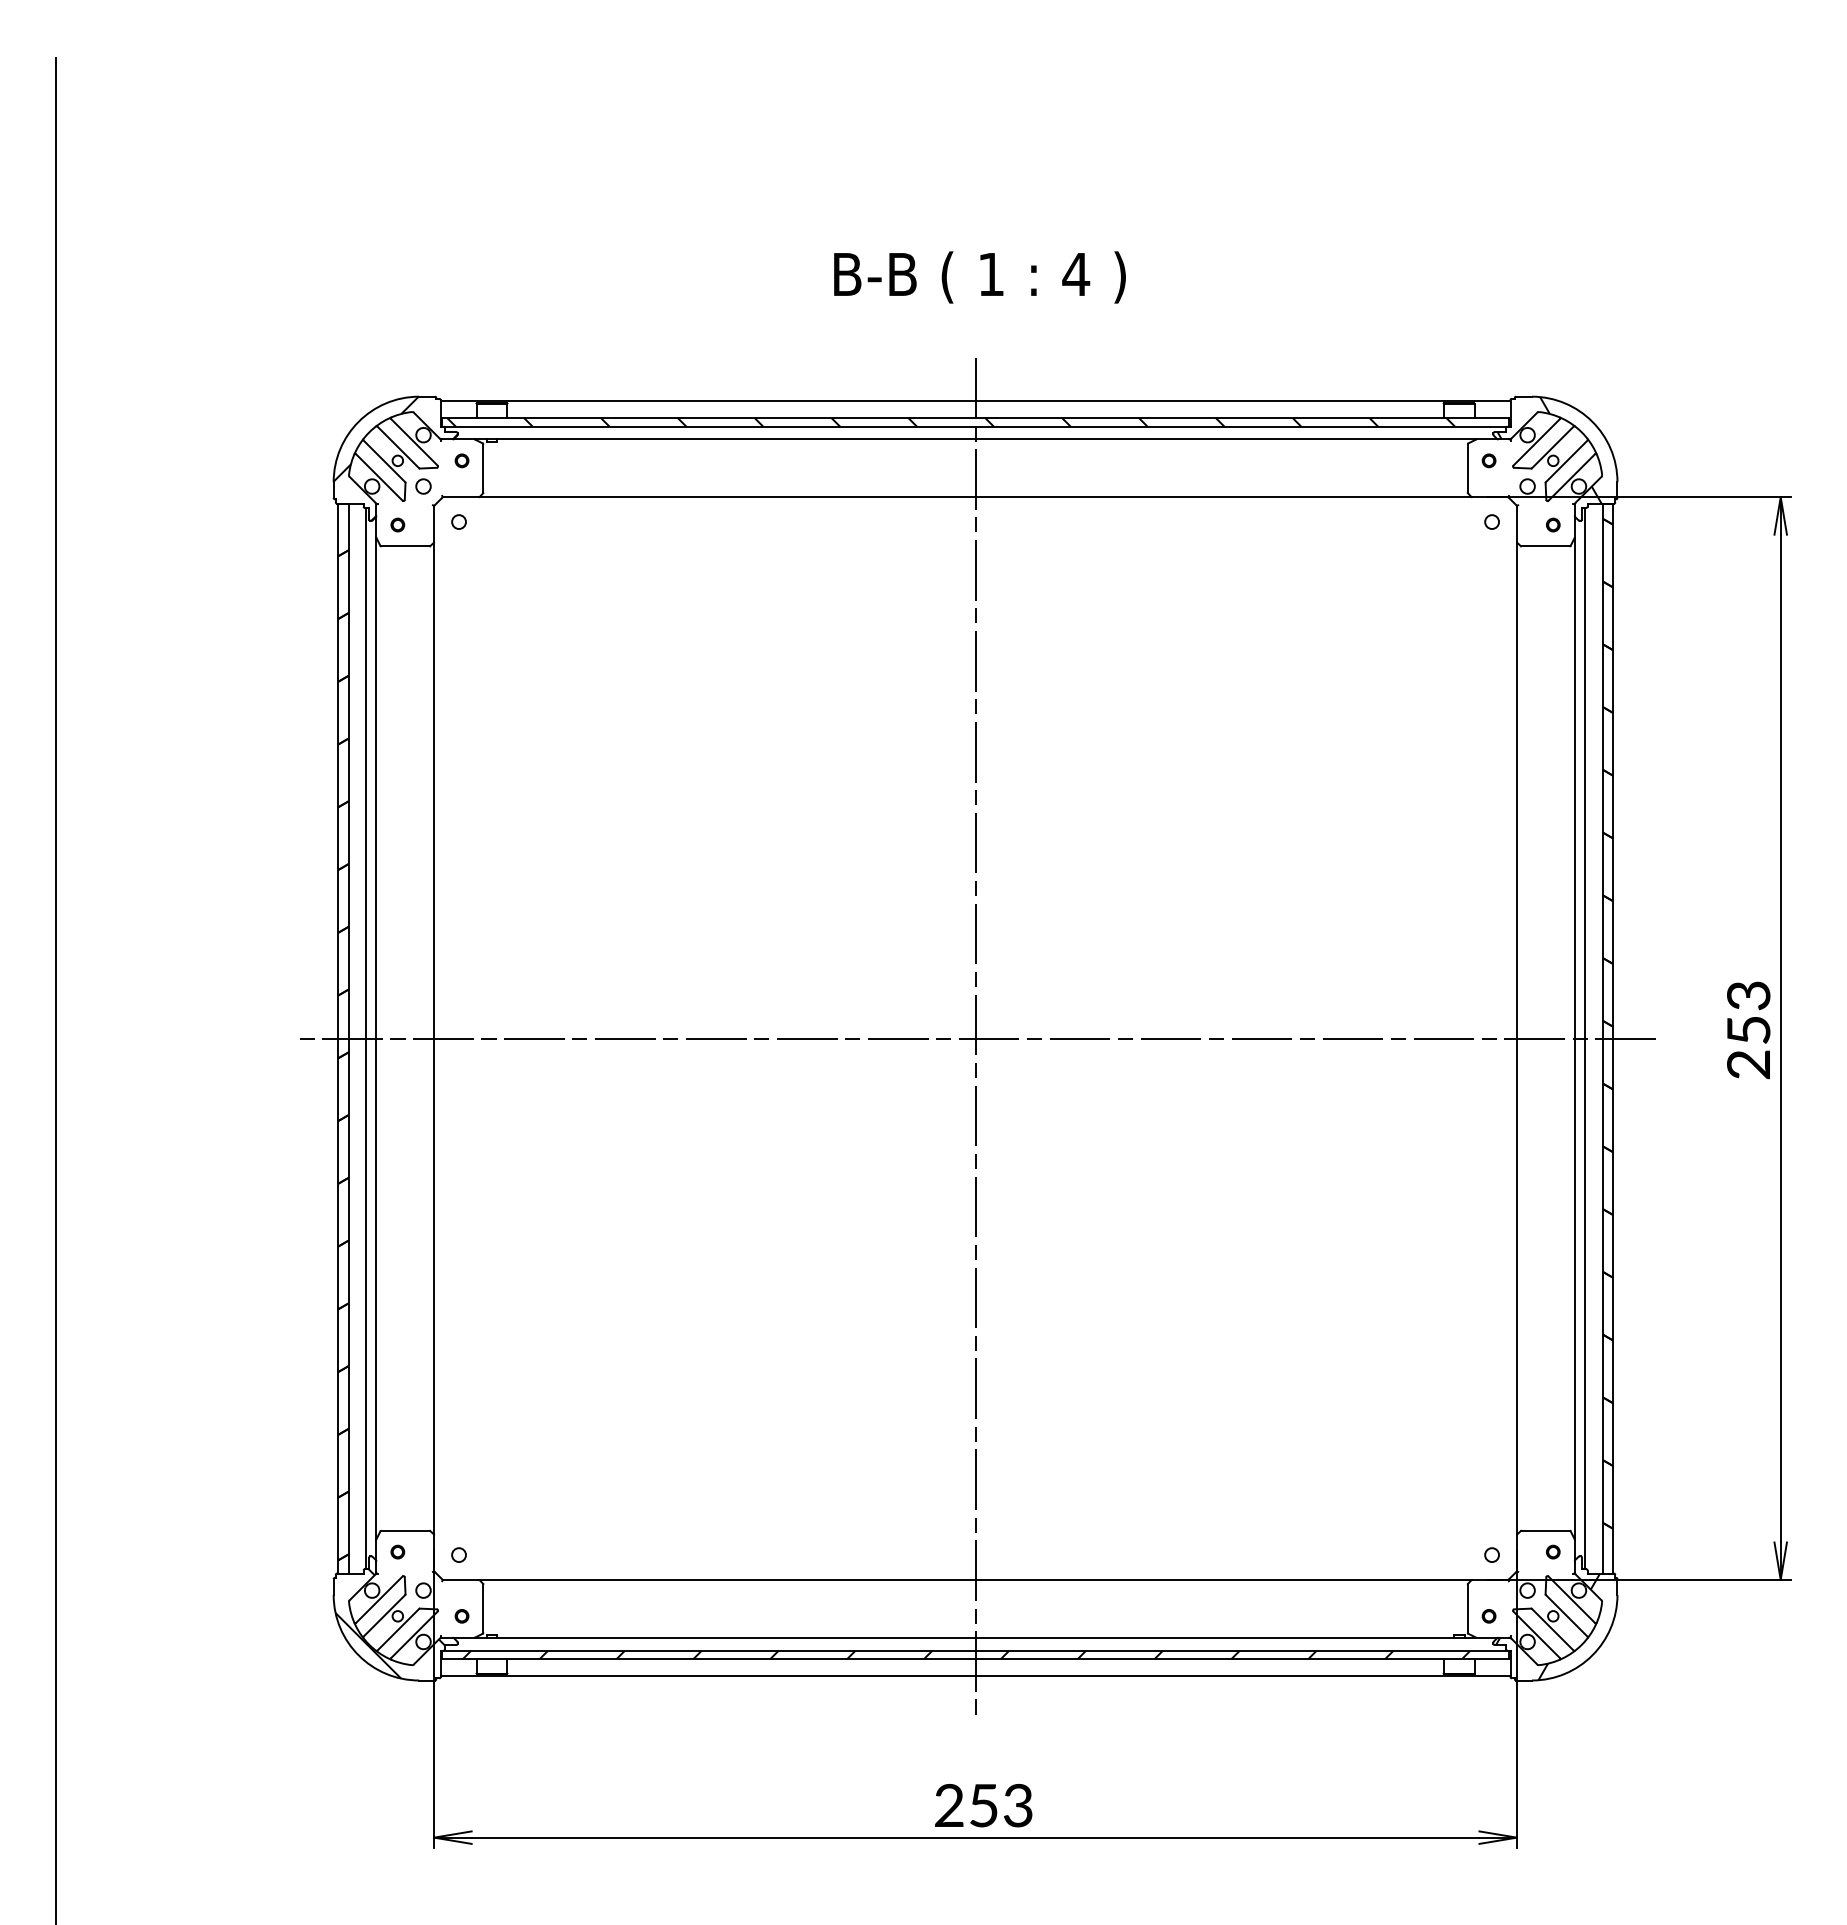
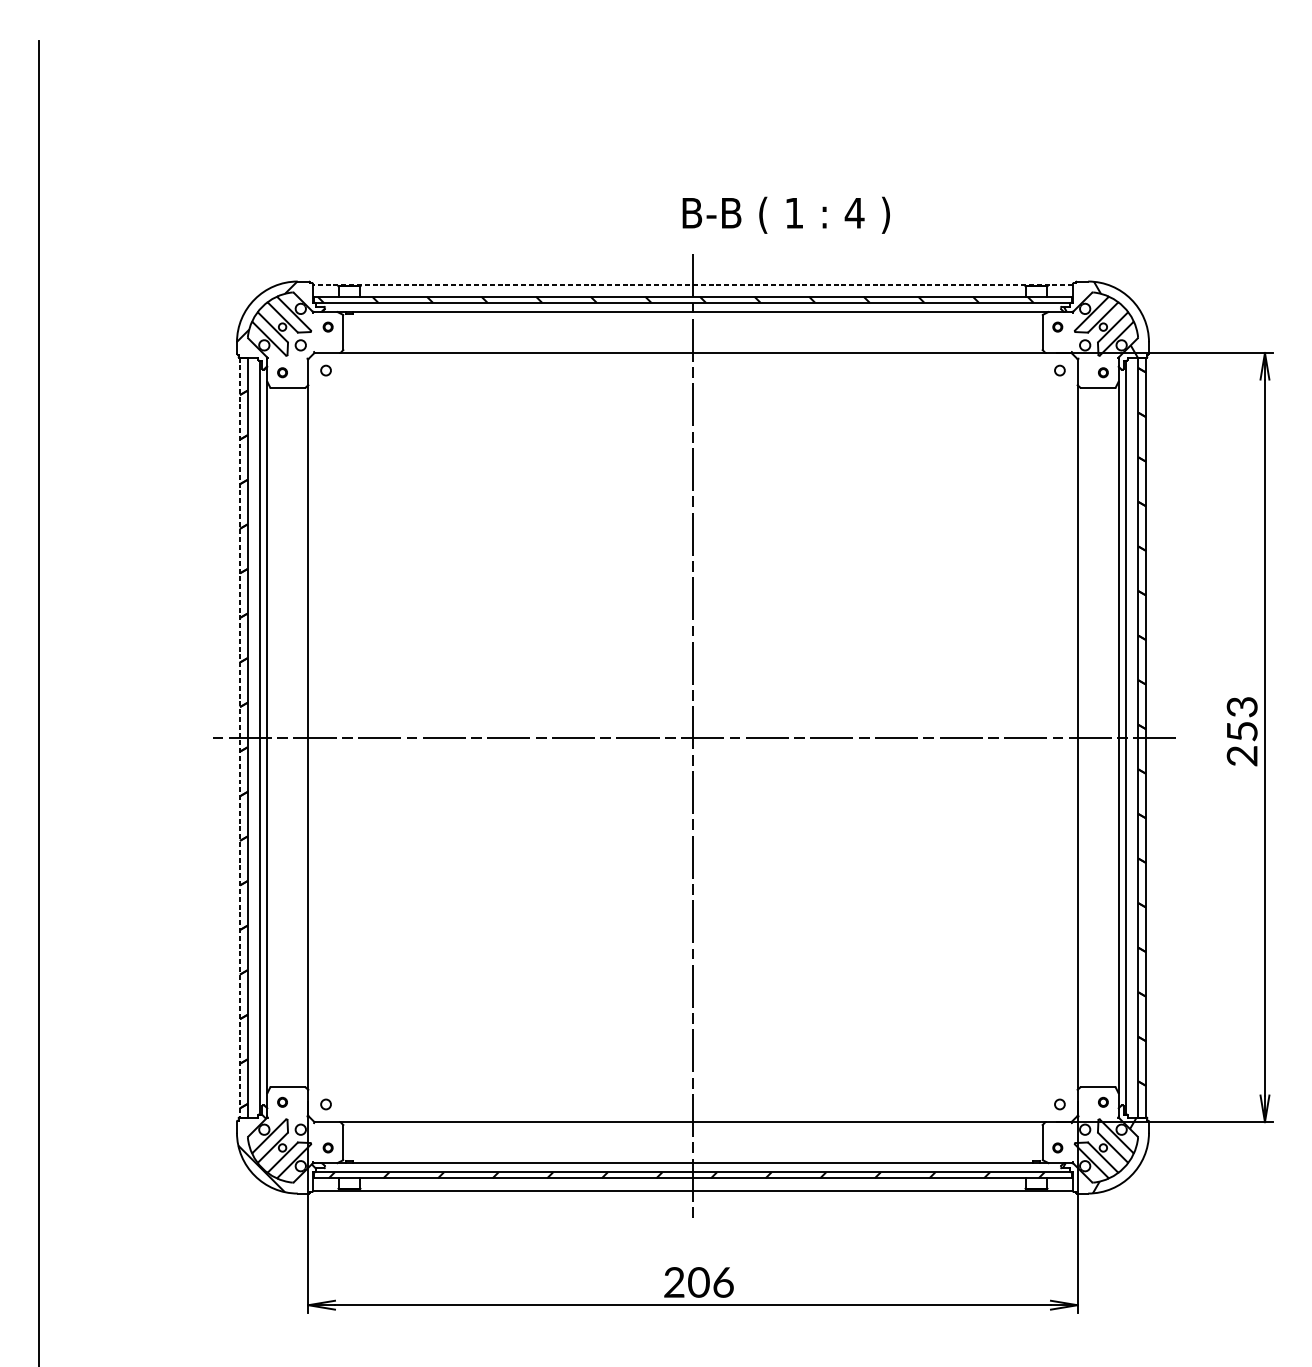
text: (979, 277) -> (786, 215), moved
line: (975, 400) -> (692, 284), solid -> dashed
line: (337, 1038) -> (239, 737), solid -> dashed
text: (1000, 1805) -> (710, 1282), 253 -> 206

